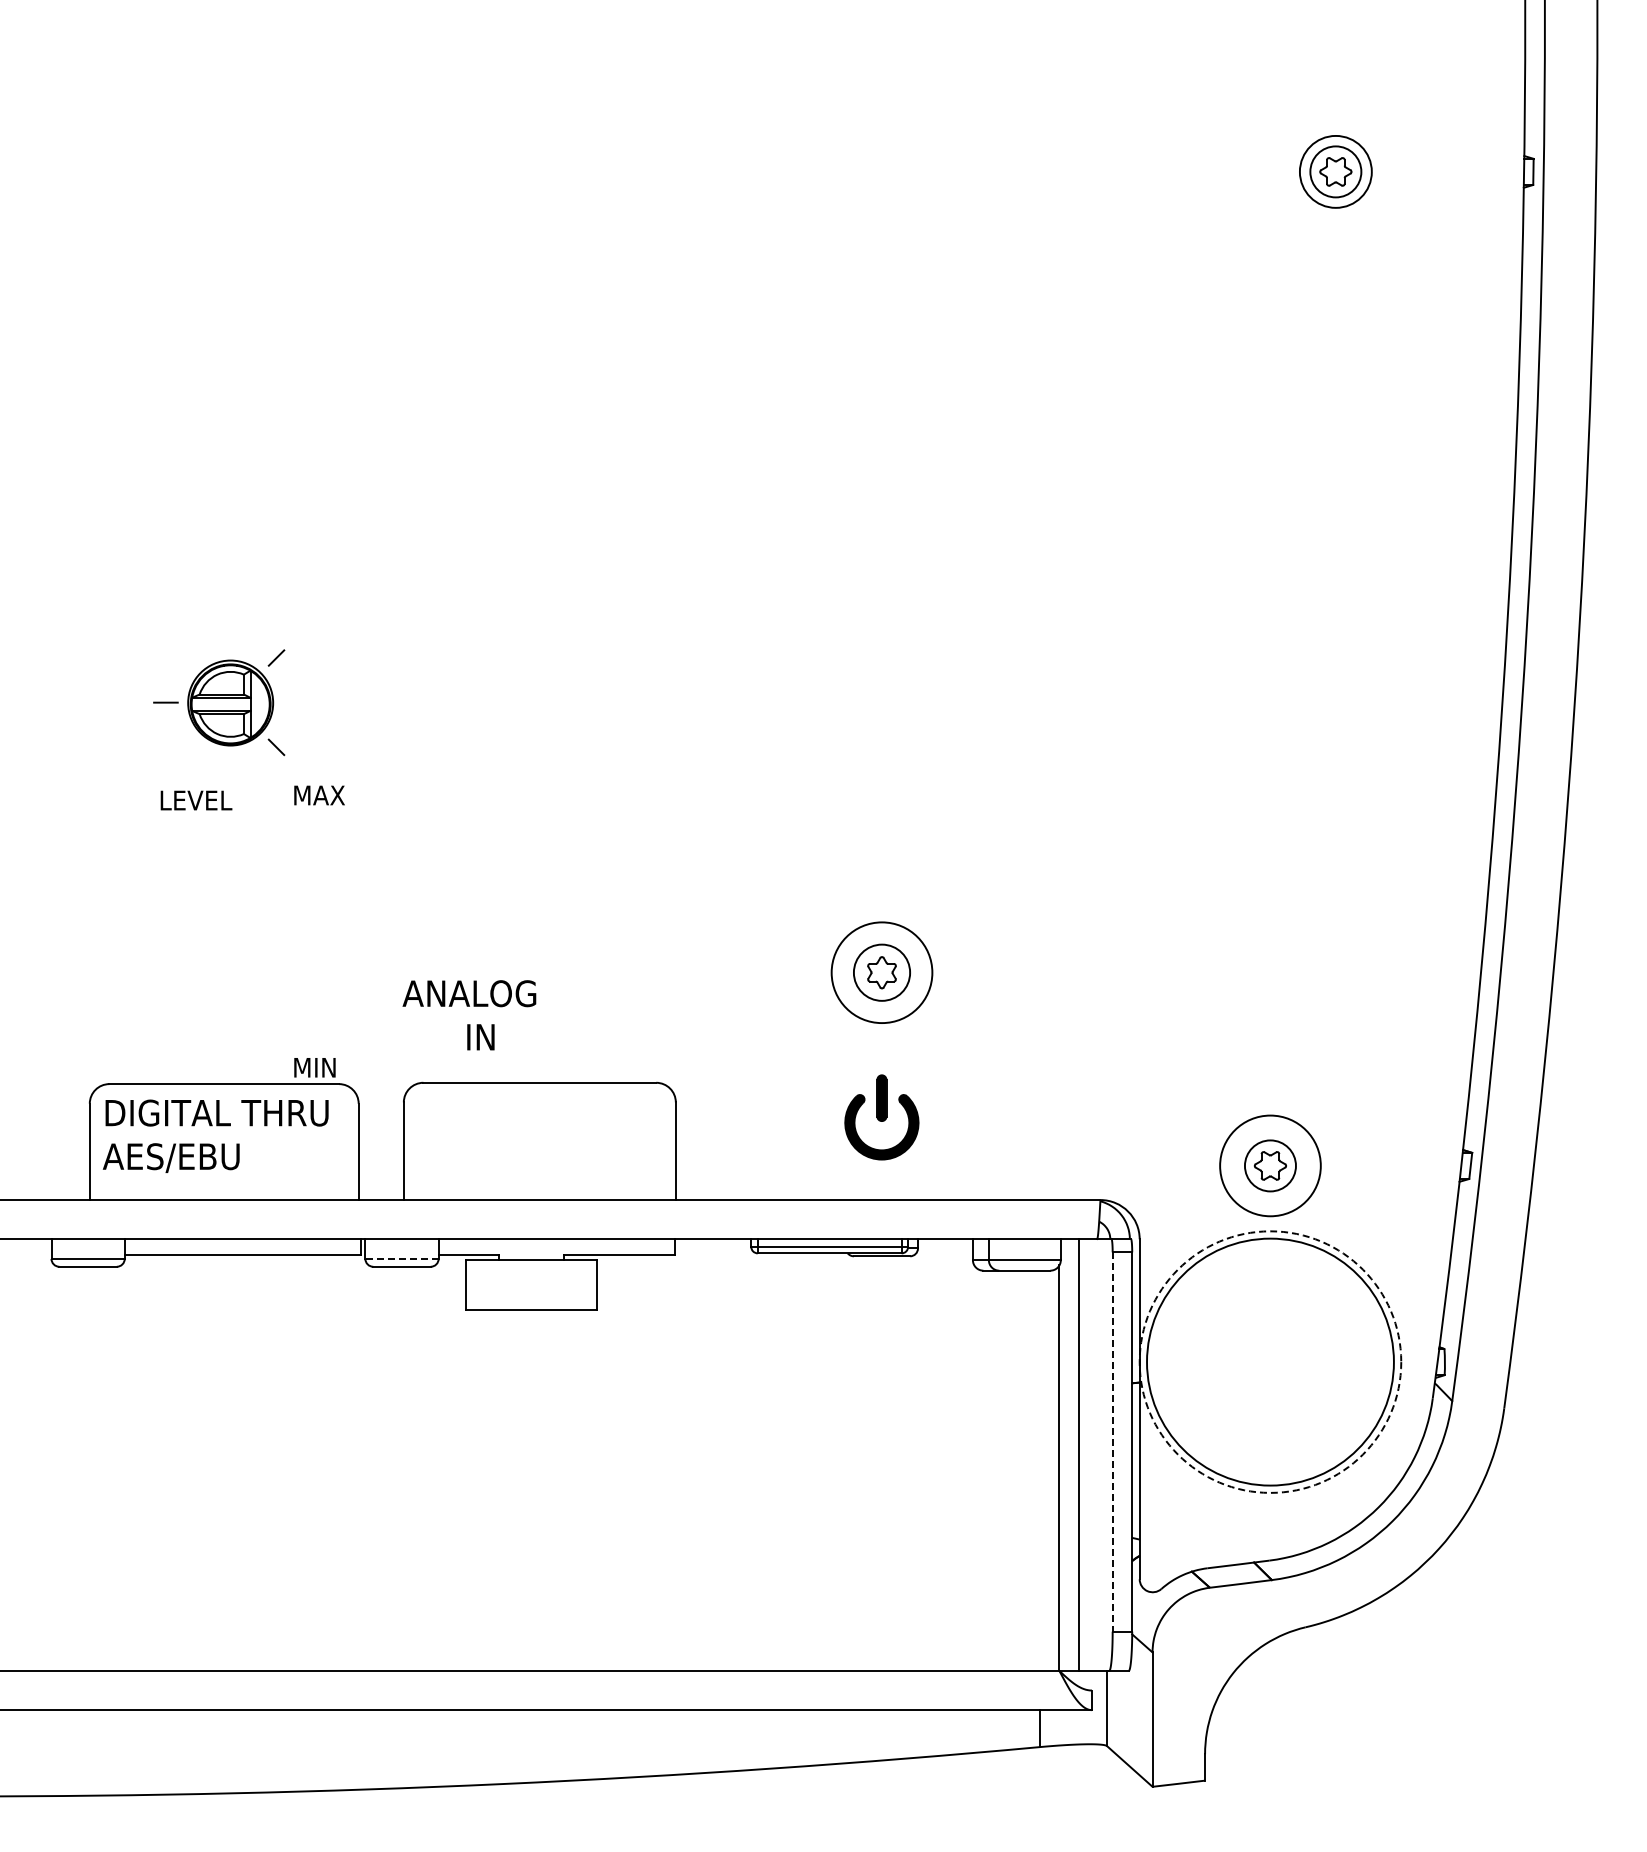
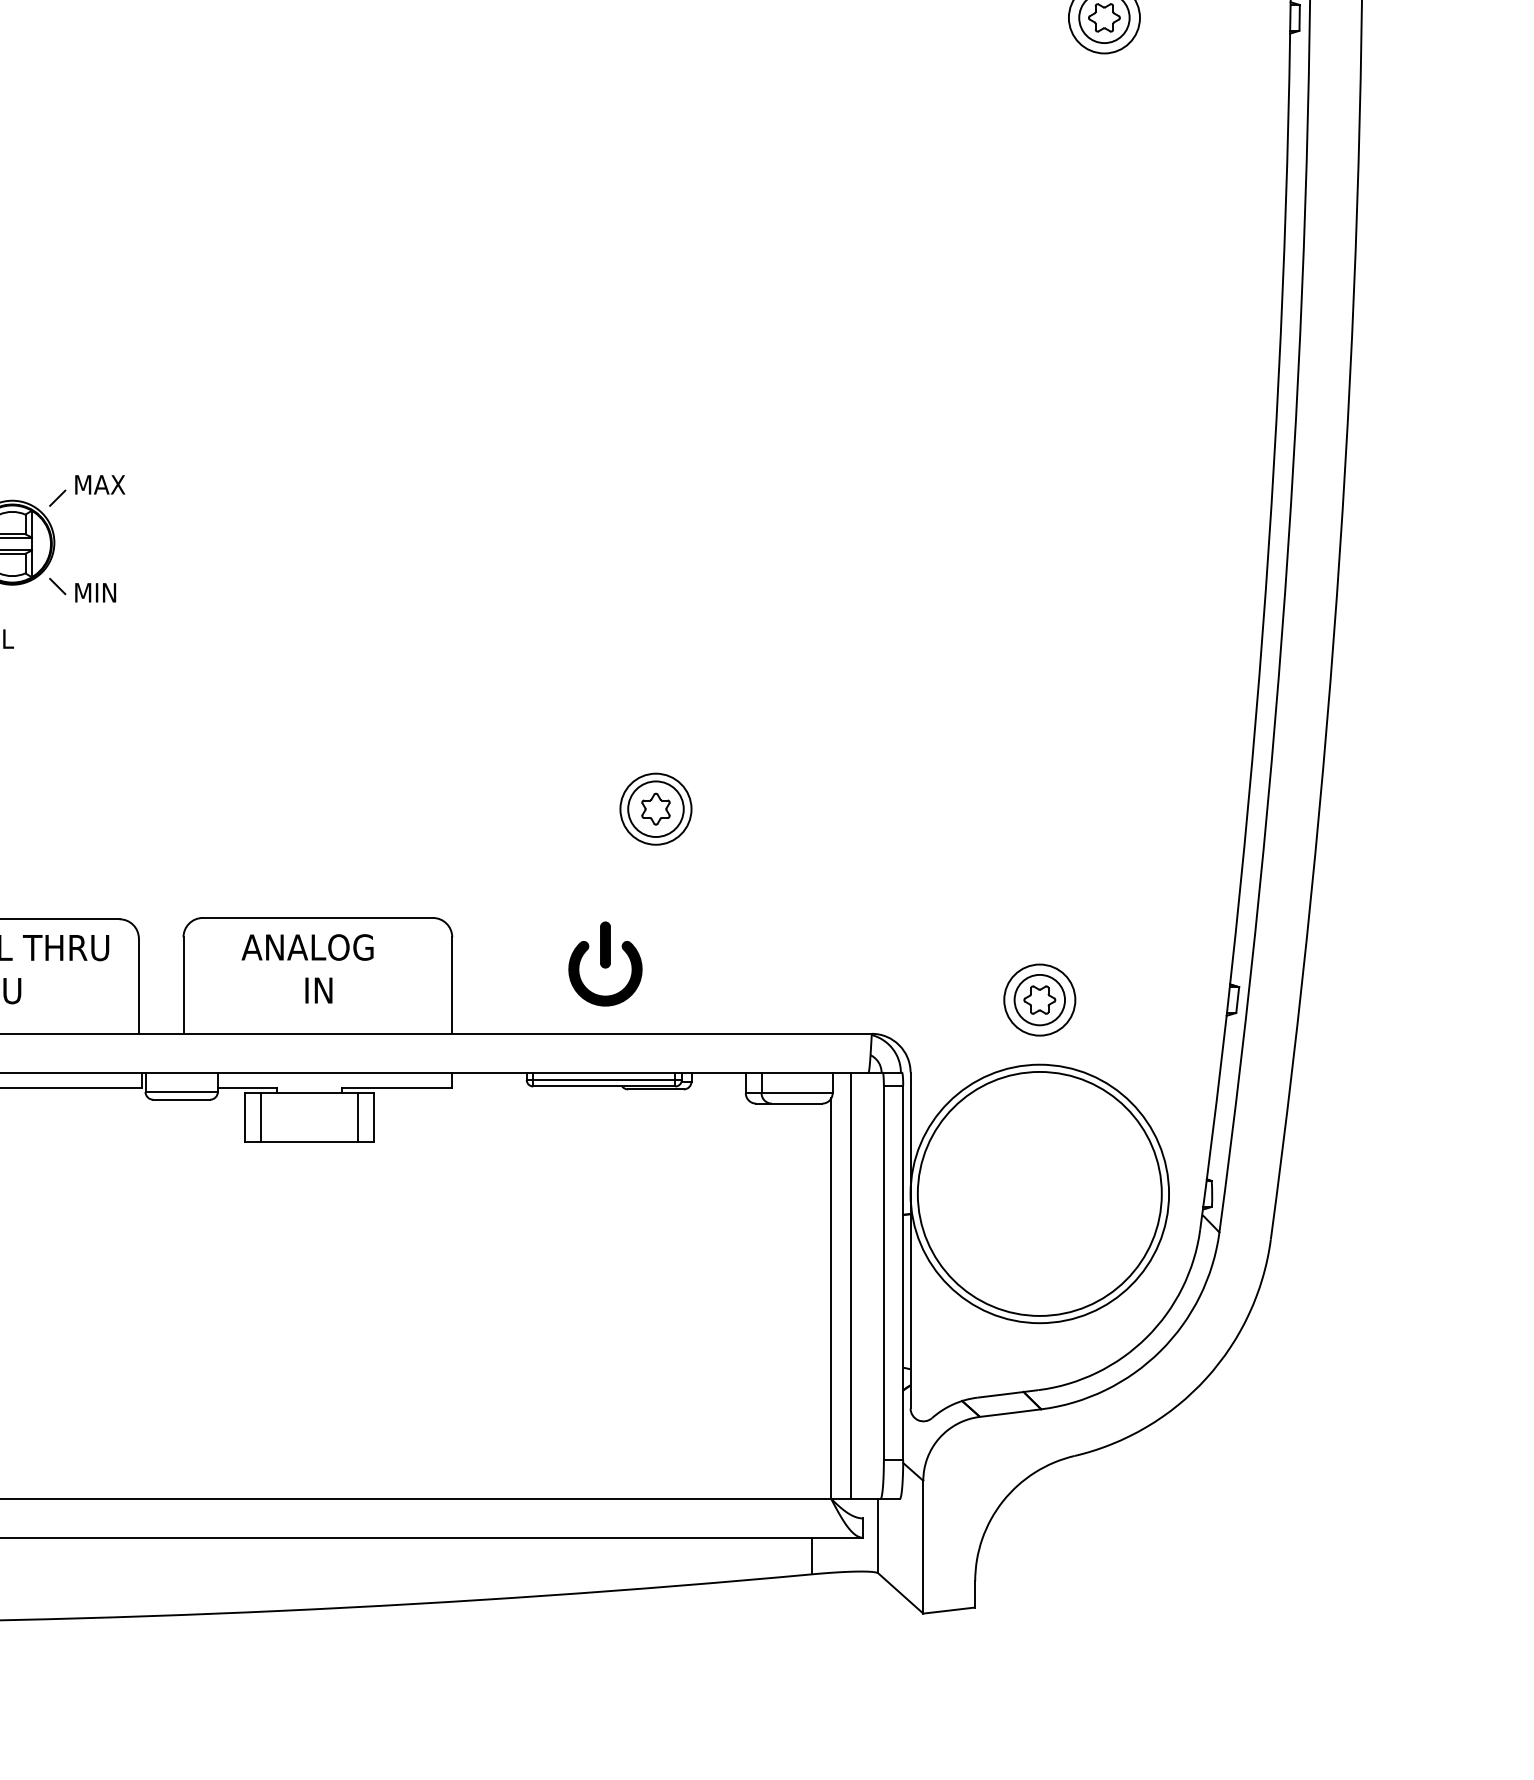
text: (319, 795) -> (100, 484), moved
circle: (881, 972) -> (655, 808), size x0.71
text: (469, 1015) -> (307, 969), moved
text: (314, 1067) -> (95, 592), moved
part: (881, 1117) -> (605, 964), moved
circle: (1270, 1165) -> (1039, 999), size x0.71
line: (402, 1258) -> (182, 1091), dashed -> solid
line: (482, 1284) -> (261, 1117), added
line: (580, 1284) -> (358, 1117), added
circle: (1270, 1361) -> (1039, 1193), dashed -> solid
line: (1112, 1442) -> (883, 1273), dashed -> solid

